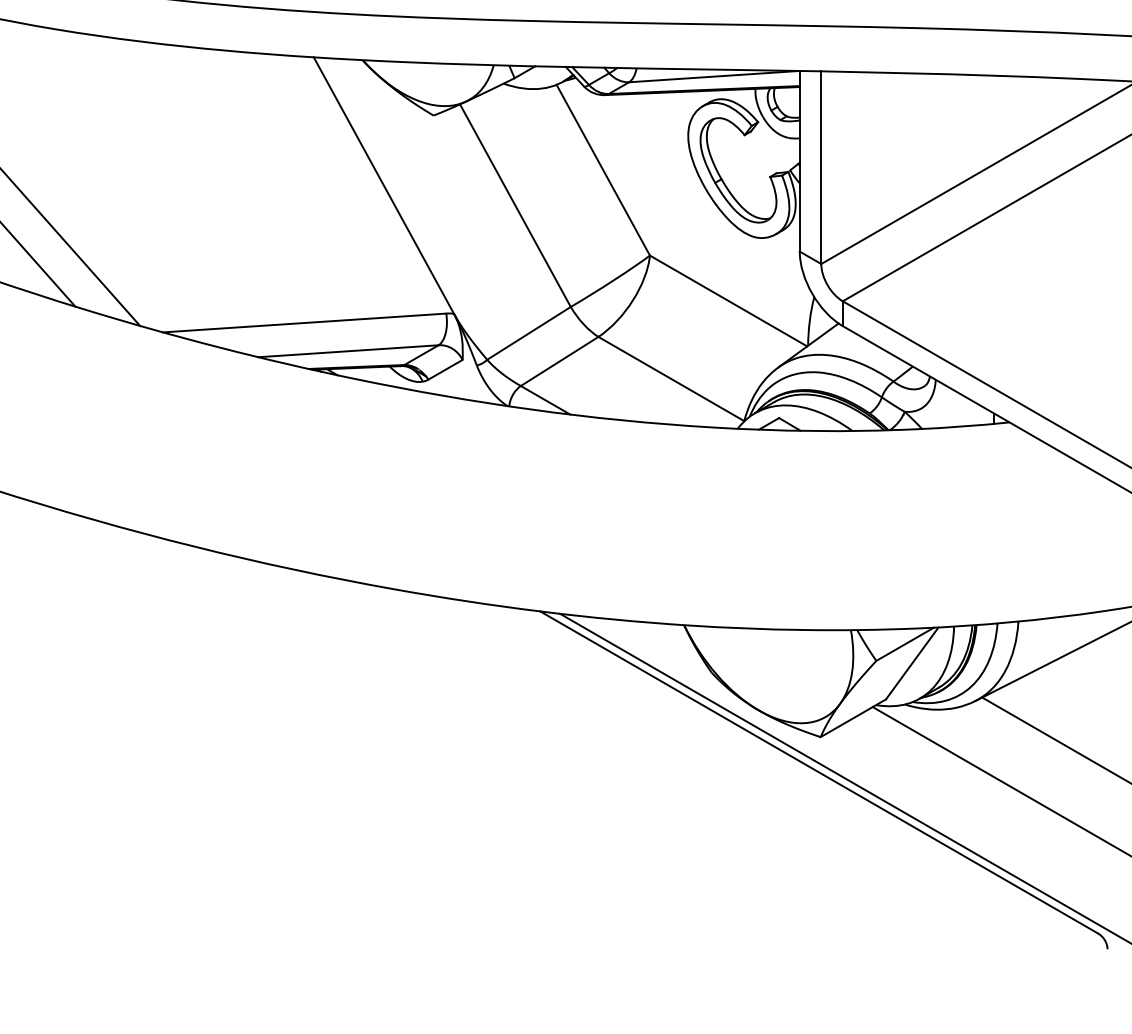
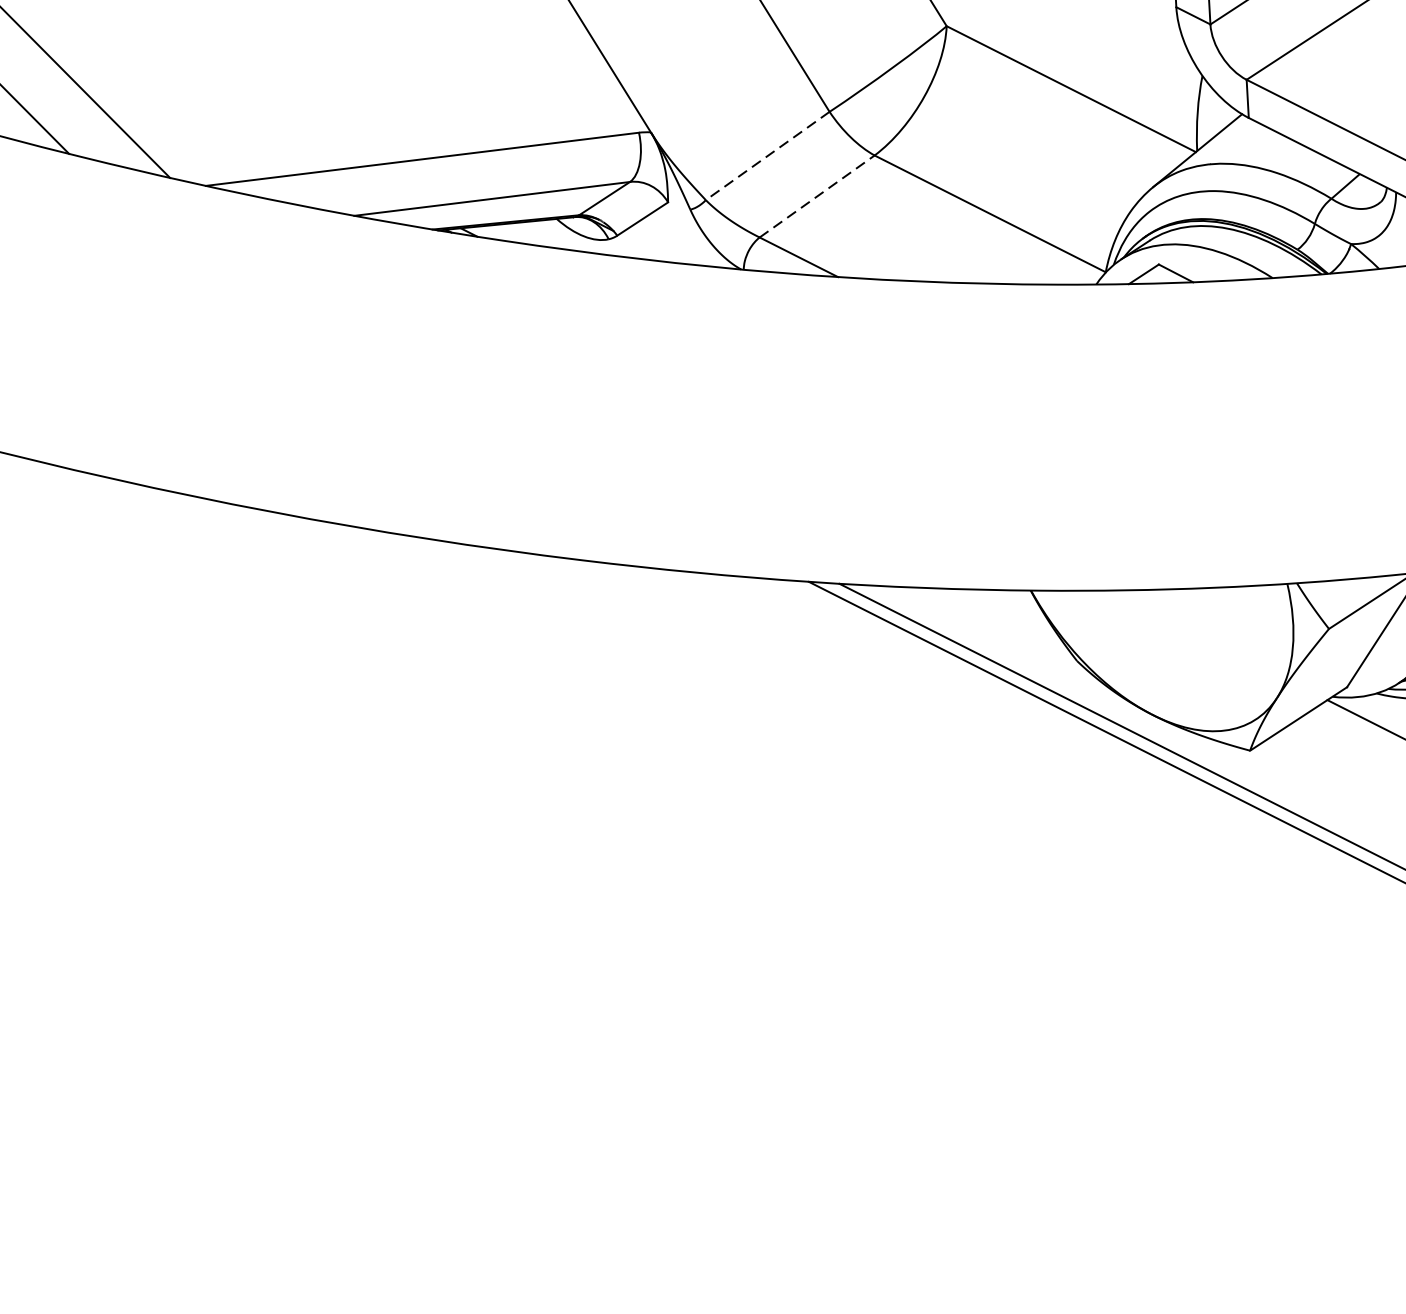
line: (528, 333) -> (766, 156), solid -> dashed
line: (559, 361) -> (816, 196), solid -> dashed

